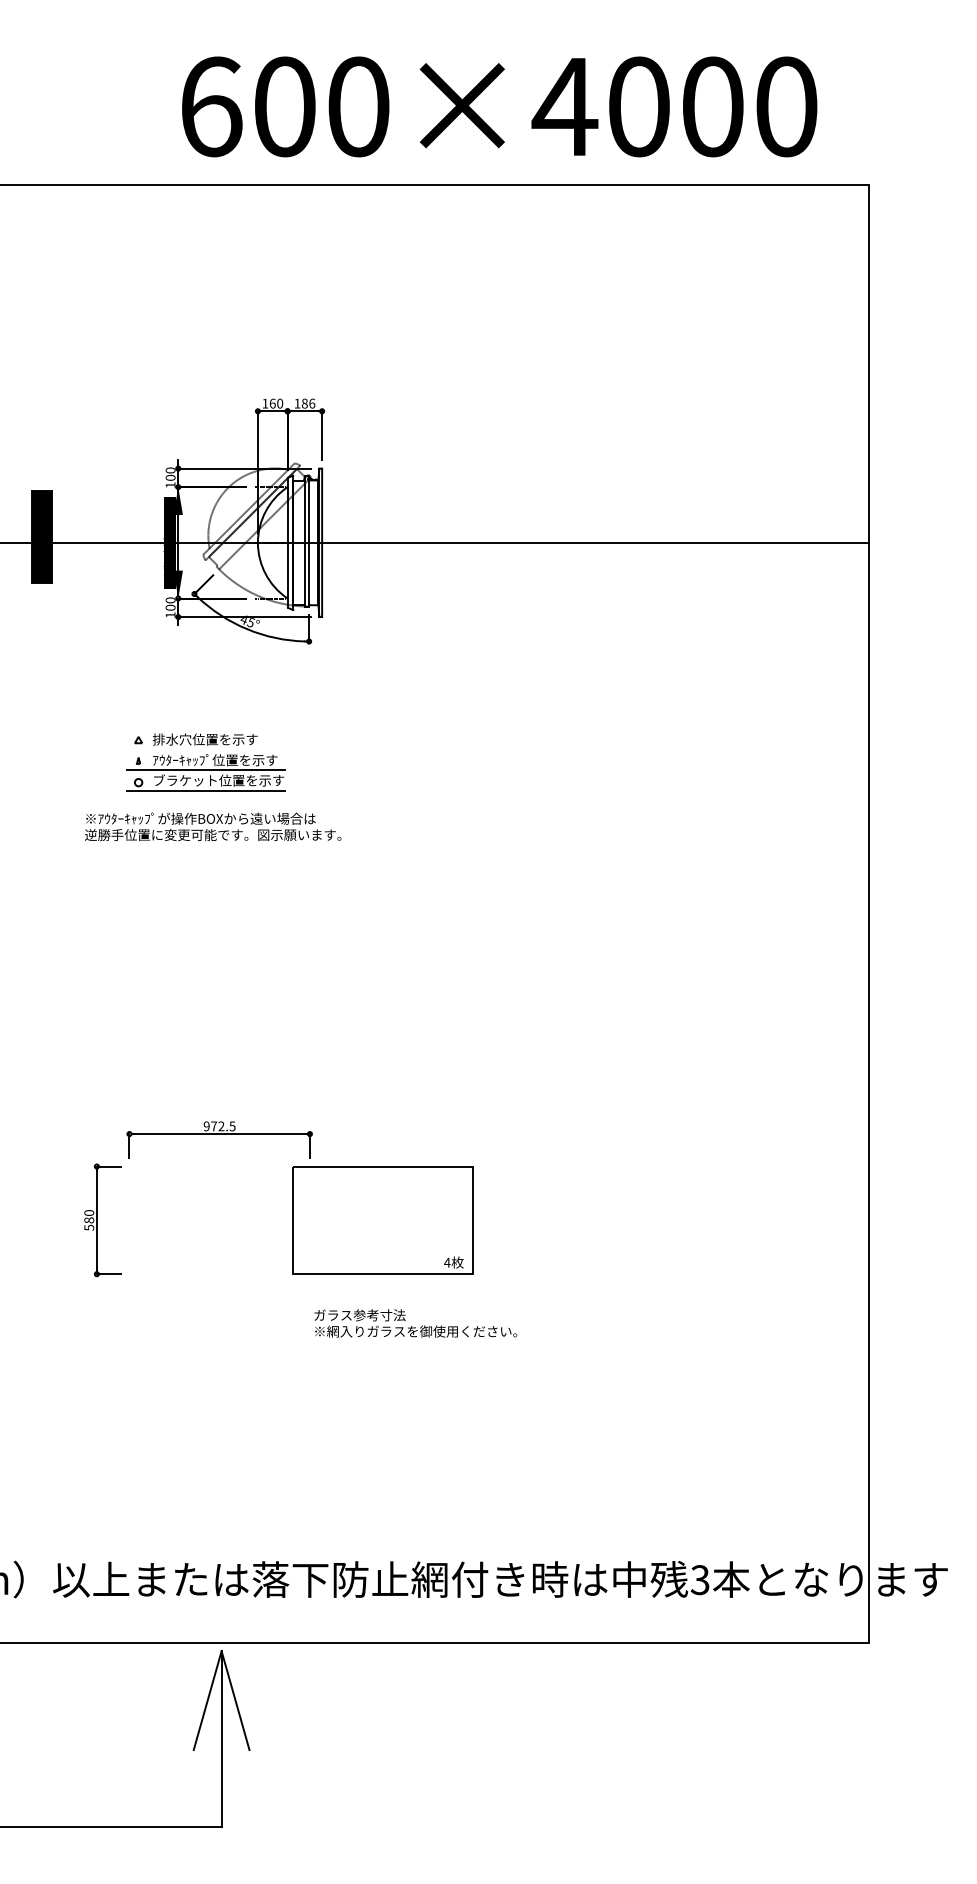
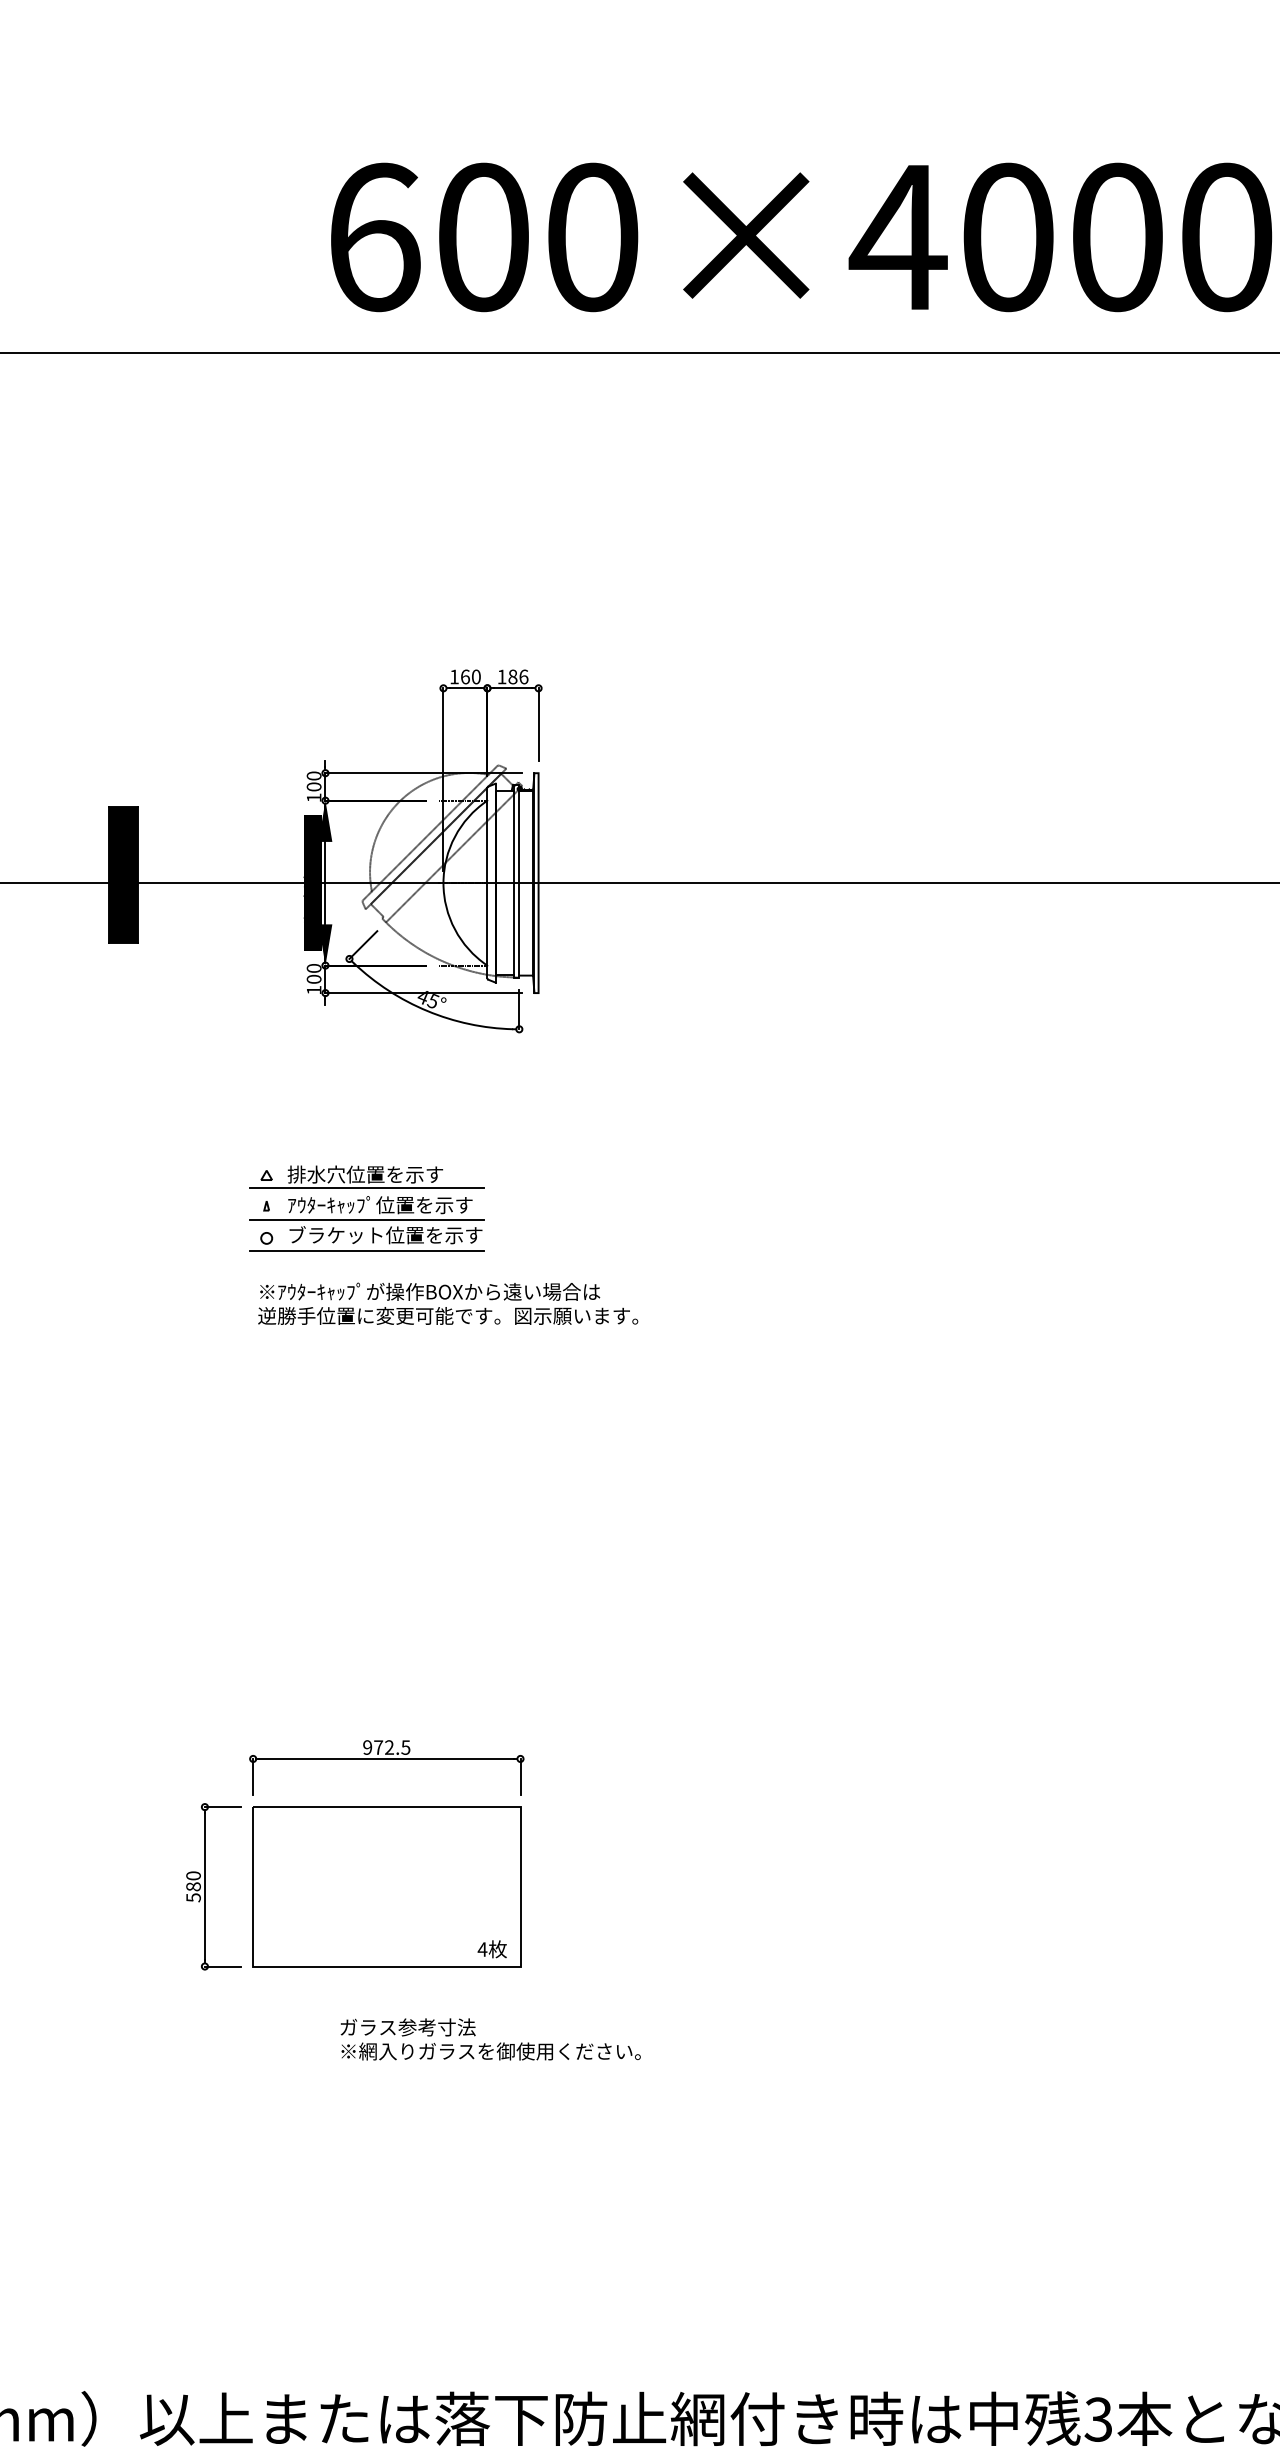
line: (206, 748) -> (367, 1187), added
text: (213, 826) -> (448, 1303), moved
part: (382, 1220) -> (386, 1886), moved
text: (415, 1323) -> (490, 2039), moved

